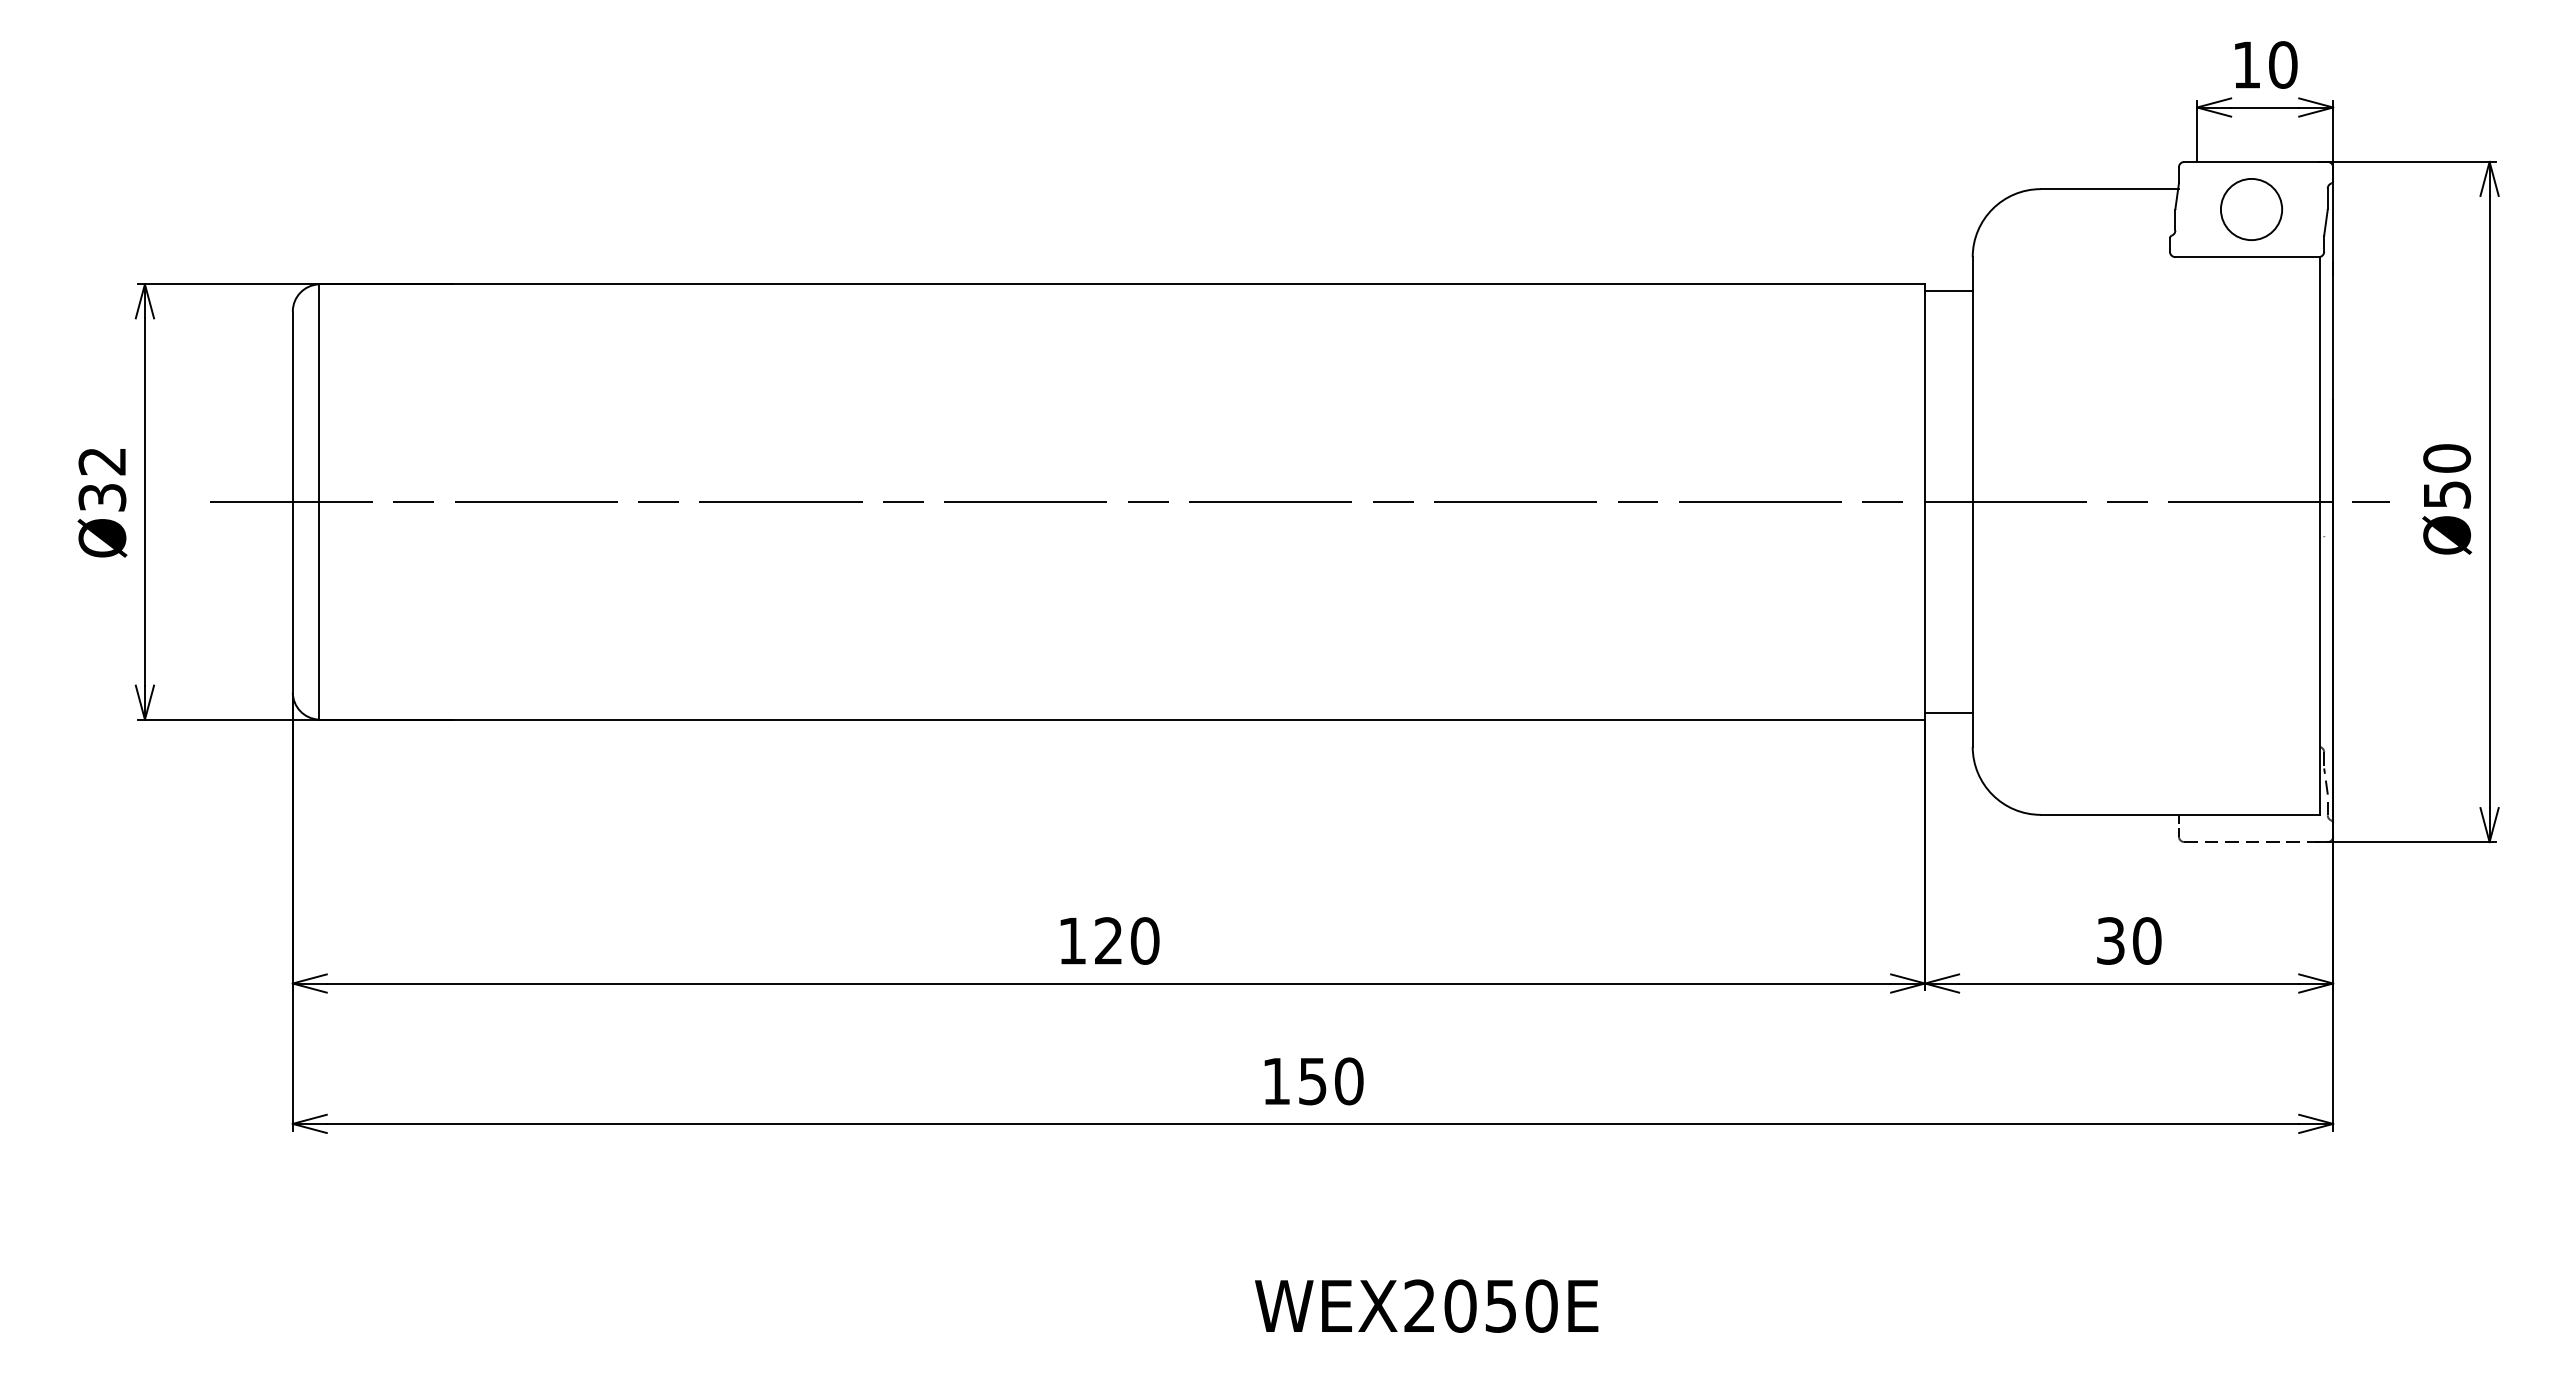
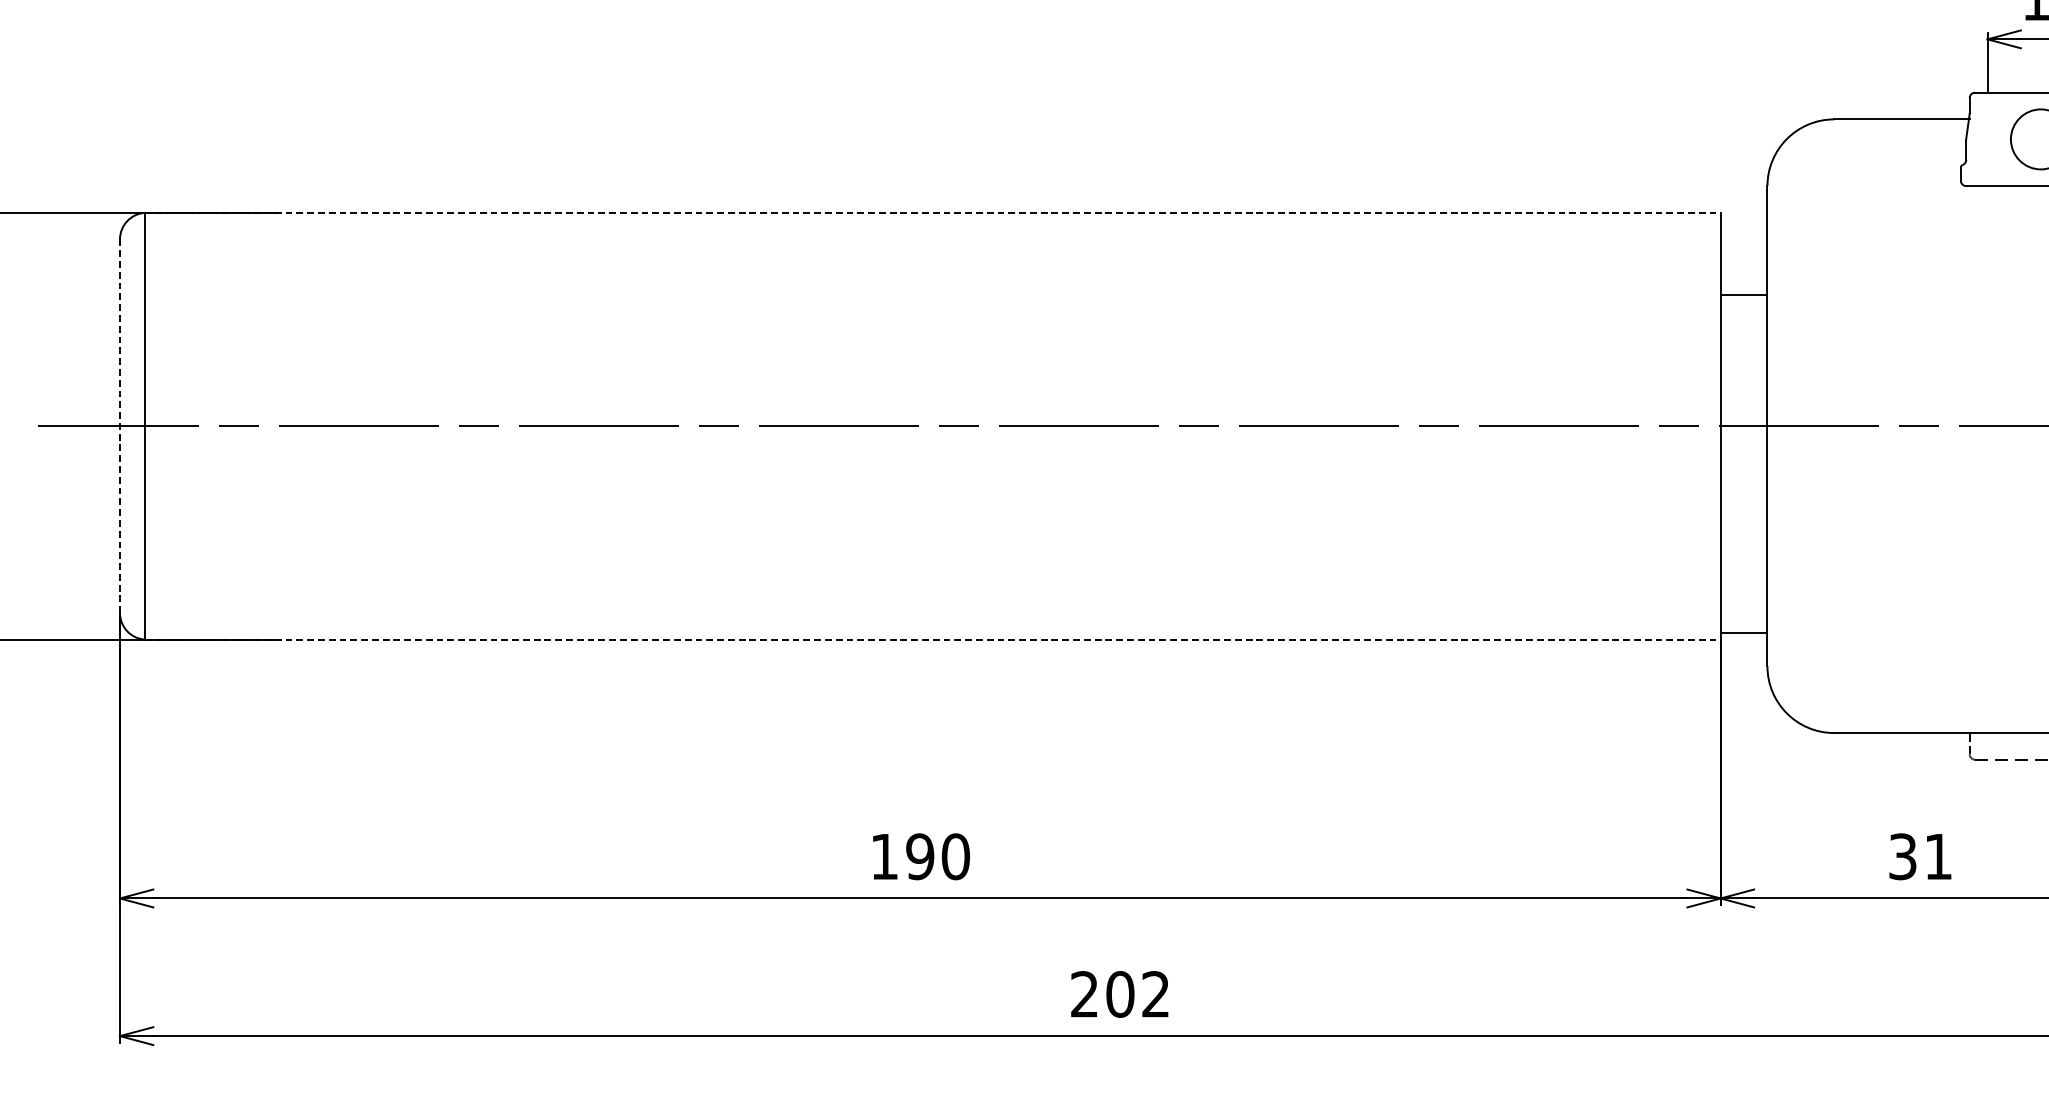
line: (1122, 284) -> (933, 212), solid -> dashed
line: (1948, 291) -> (1743, 295), moved
line: (292, 502) -> (119, 426), solid -> dashed
line: (1122, 719) -> (933, 639), solid -> dashed
text: (1108, 940) -> (919, 856), 120 -> 190
text: (2147, 940) -> (1938, 856), 30 -> 31
text: (1312, 1081) -> (1119, 994), 150 -> 202

